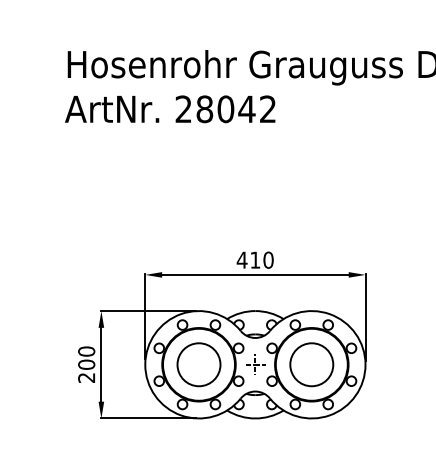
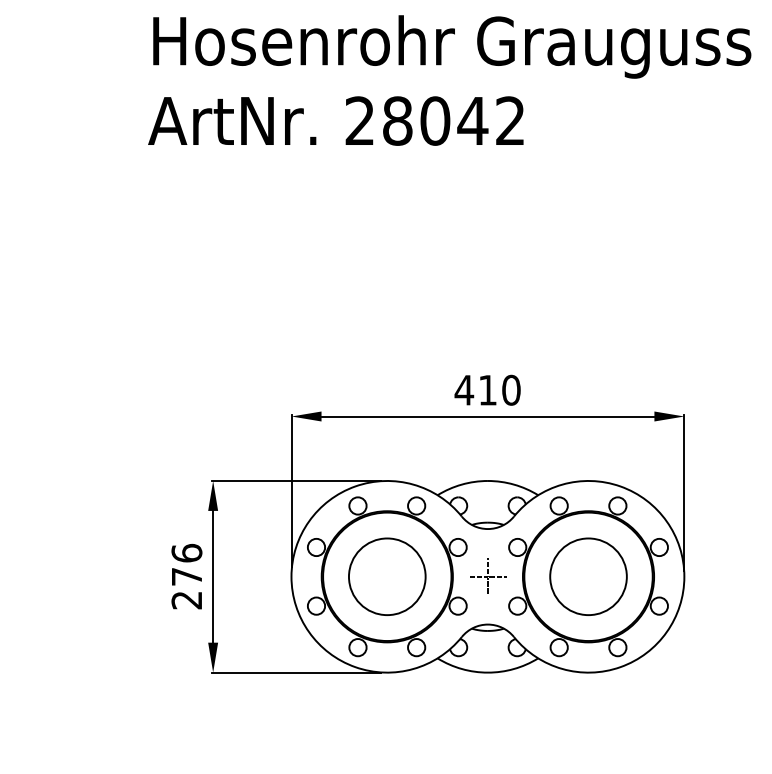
text: (86, 357) -> (186, 563), 200 -> 276

